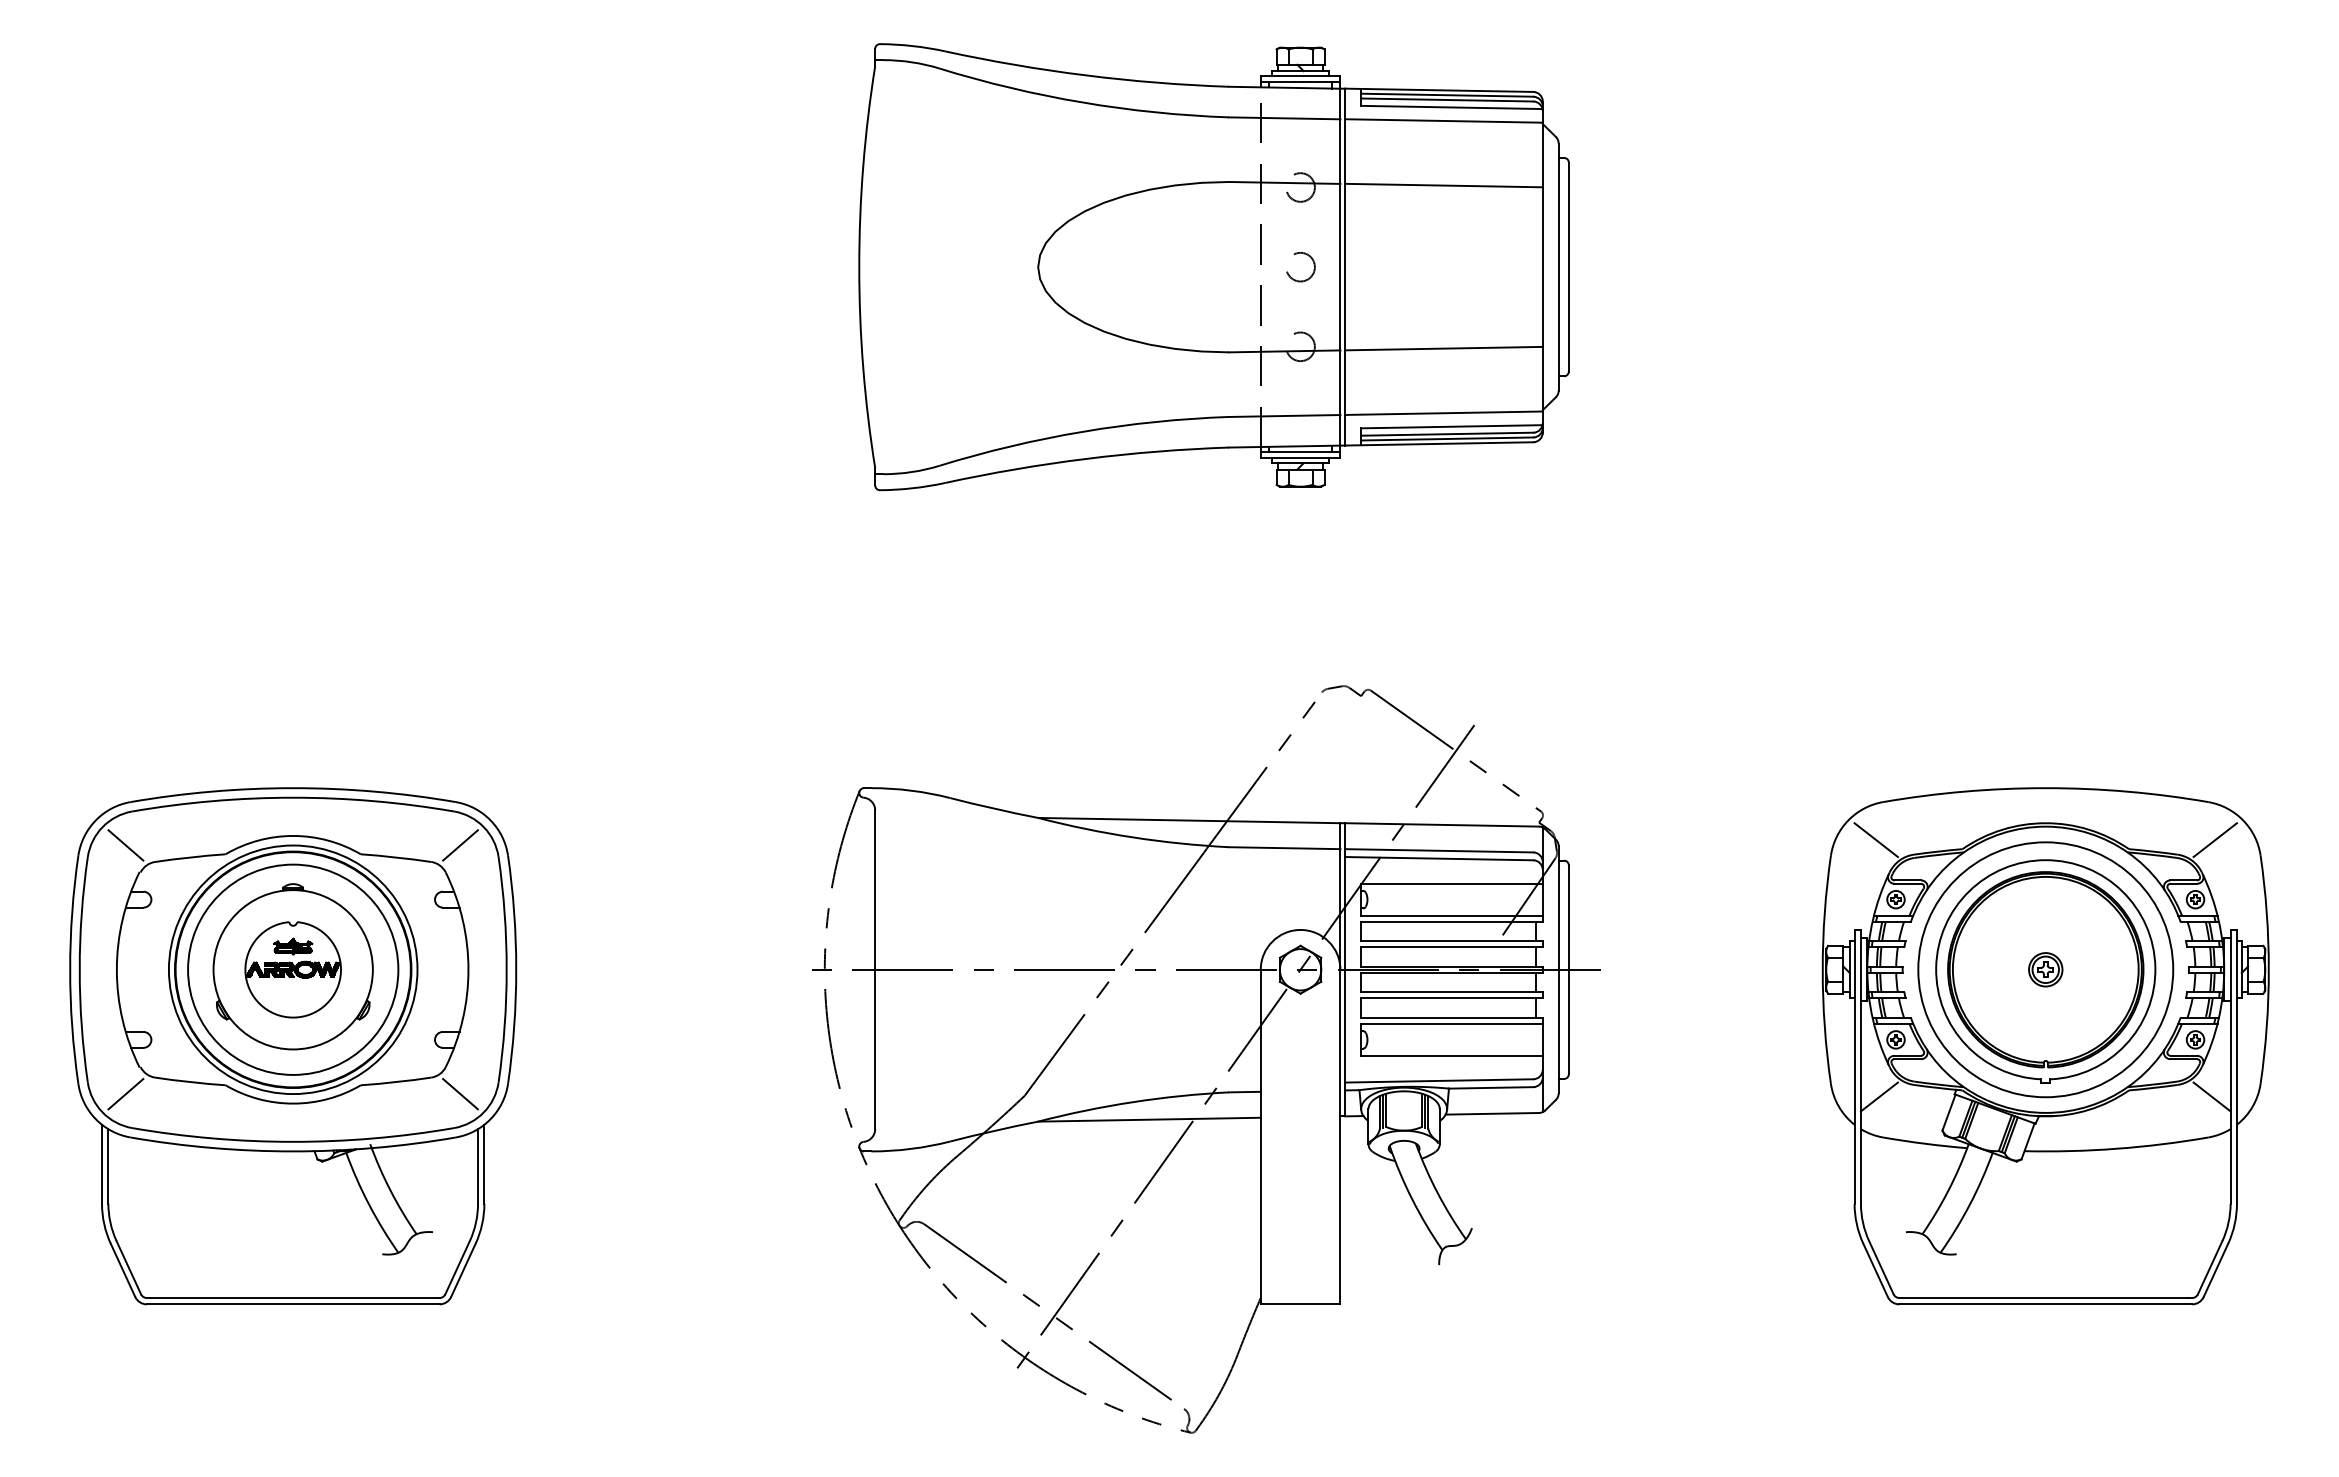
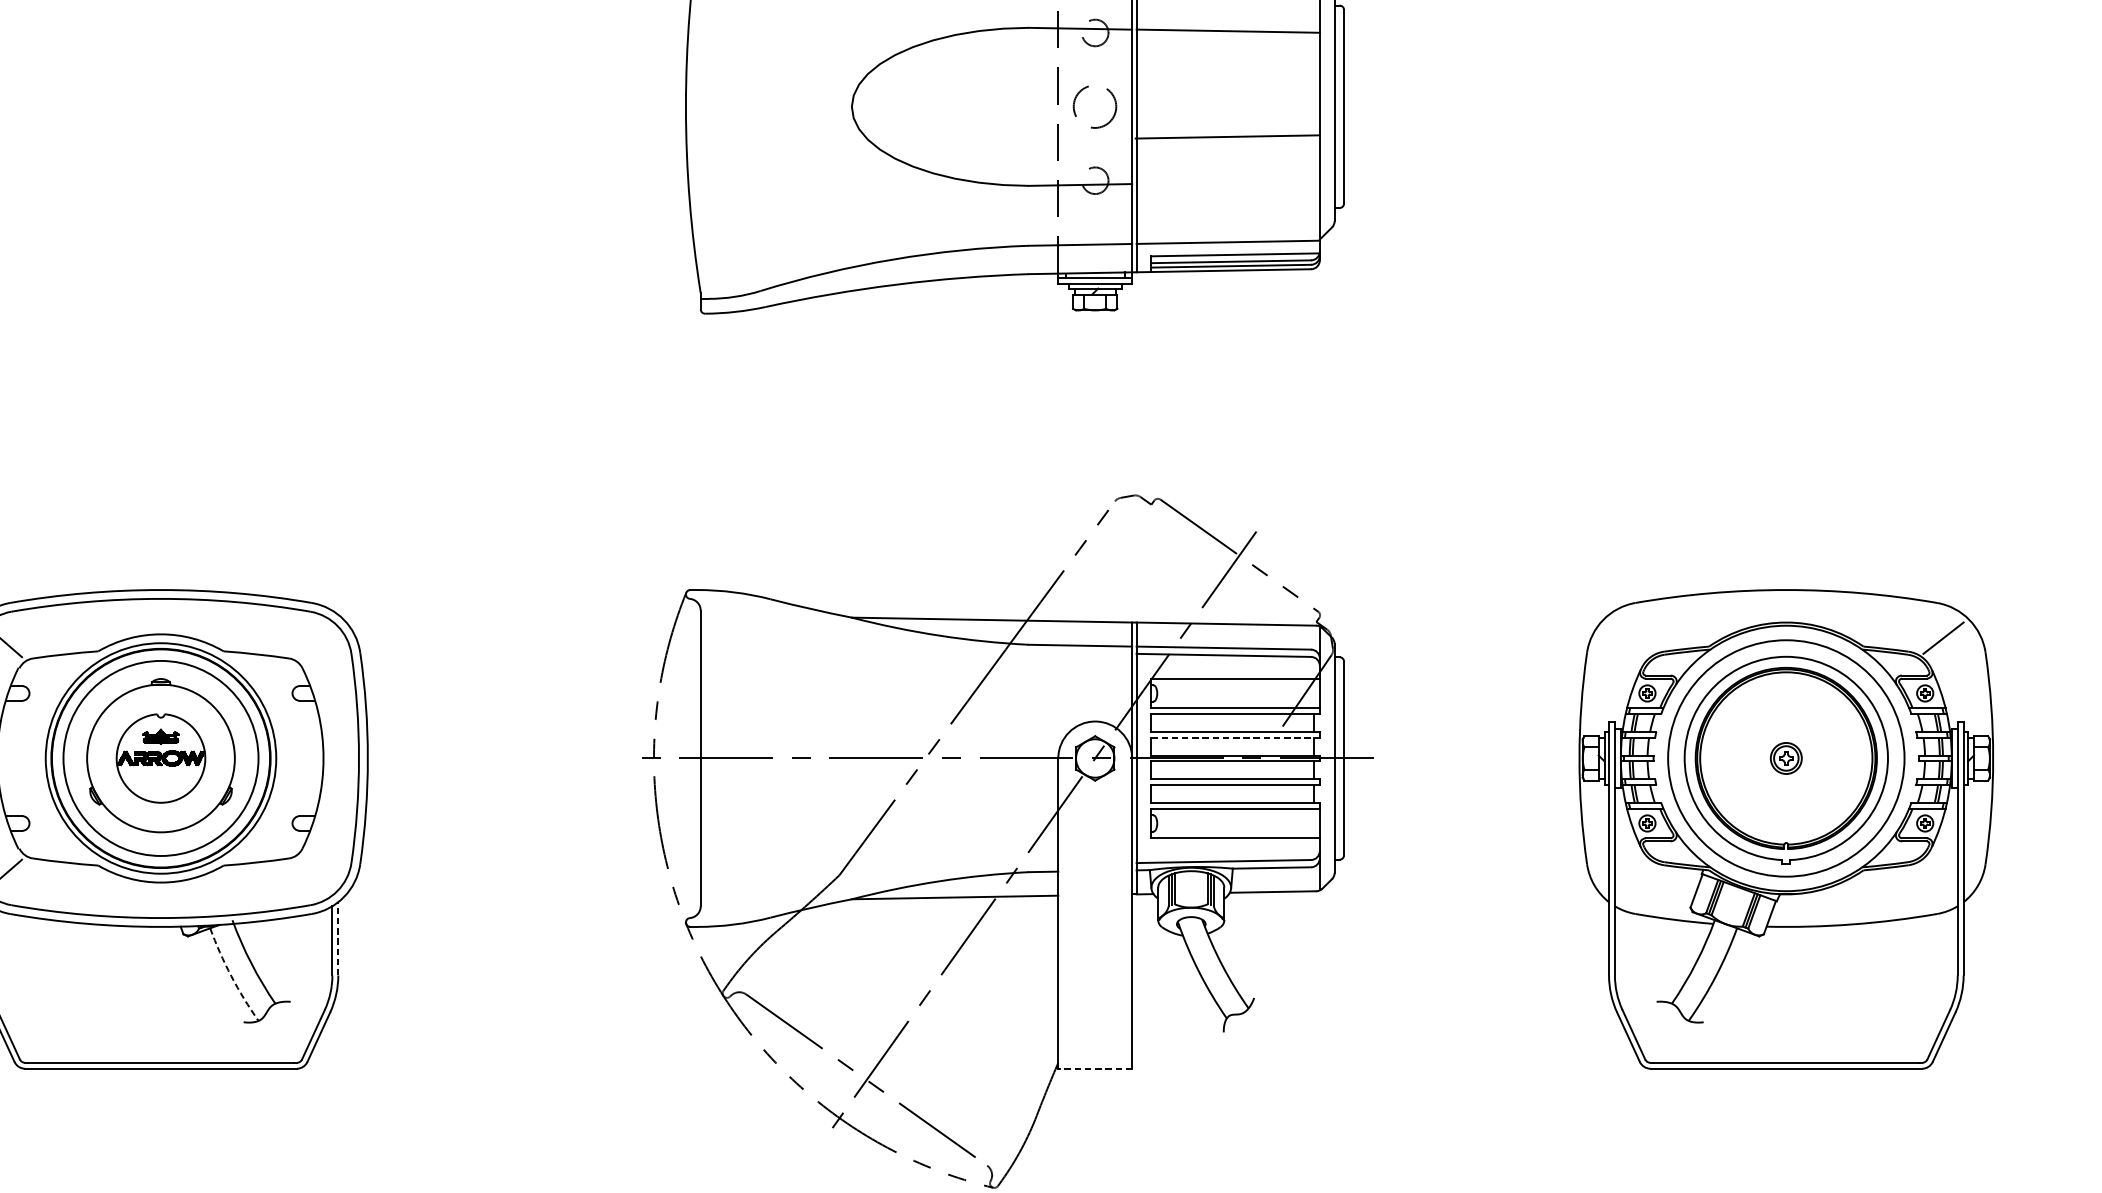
circle: (1300, 267) -> (1095, 107), size x1.6
line: (1443, 348) -> (1226, 136), moved
line: (1875, 840) -> (1628, 638), removed
line: (460, 845) -> (316, 643), removed
line: (1451, 947) -> (1235, 737), solid -> dashed
line: (460, 1094) -> (316, 874), removed
line: (1878, 1096) -> (1631, 875), removed
line: (2211, 1096) -> (1940, 875), removed
line: (484, 1164) -> (338, 939), solid -> dashed
arc: (369, 1204) -> (231, 976), solid -> dashed
line: (1300, 1304) -> (1095, 1068), solid -> dashed

